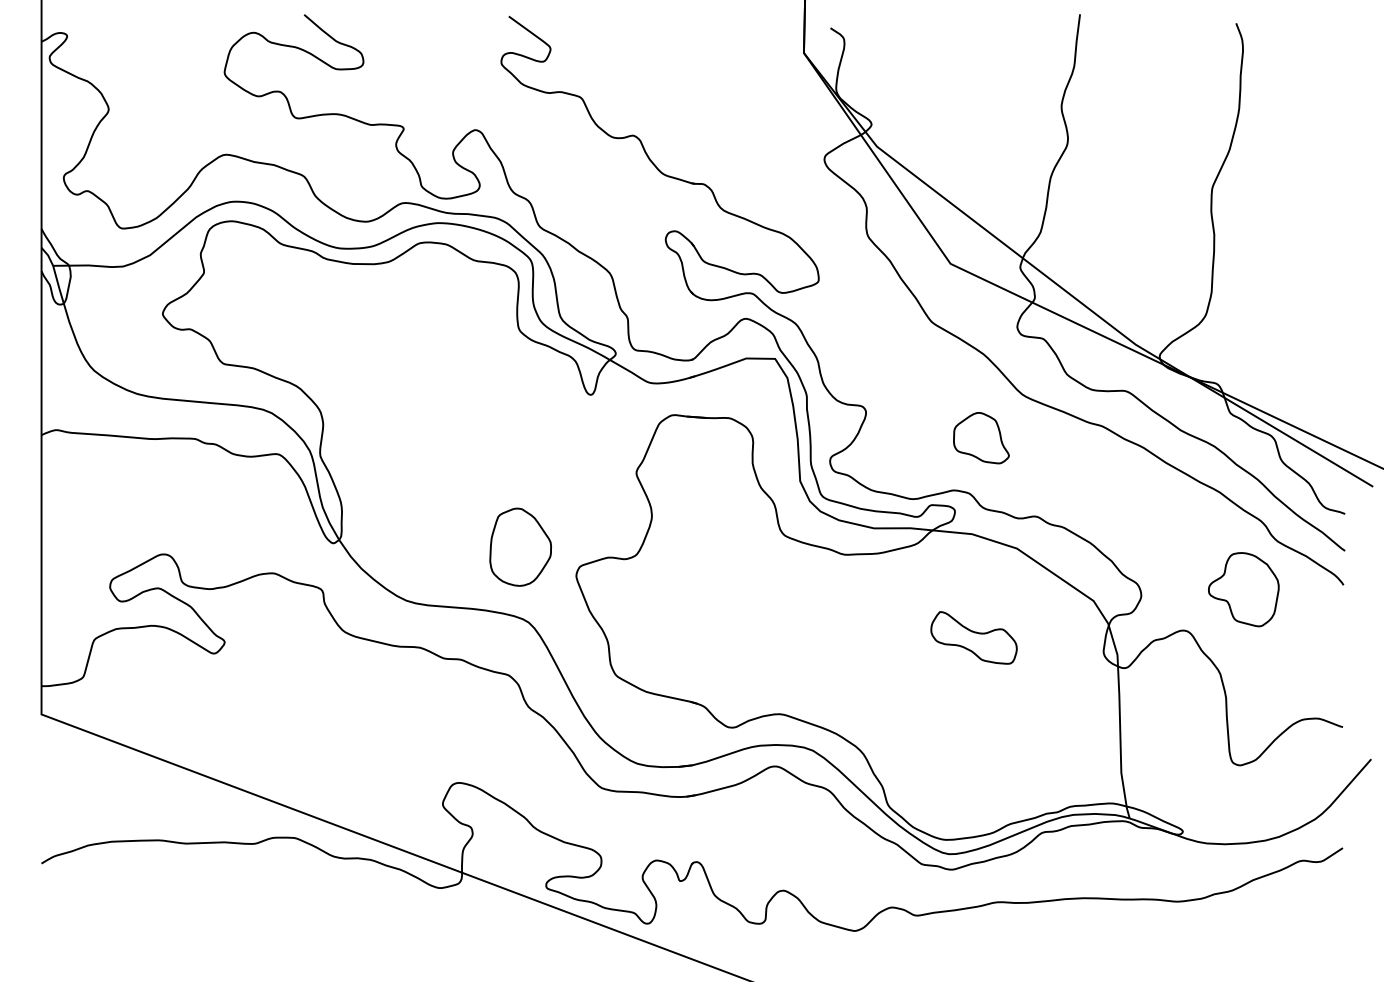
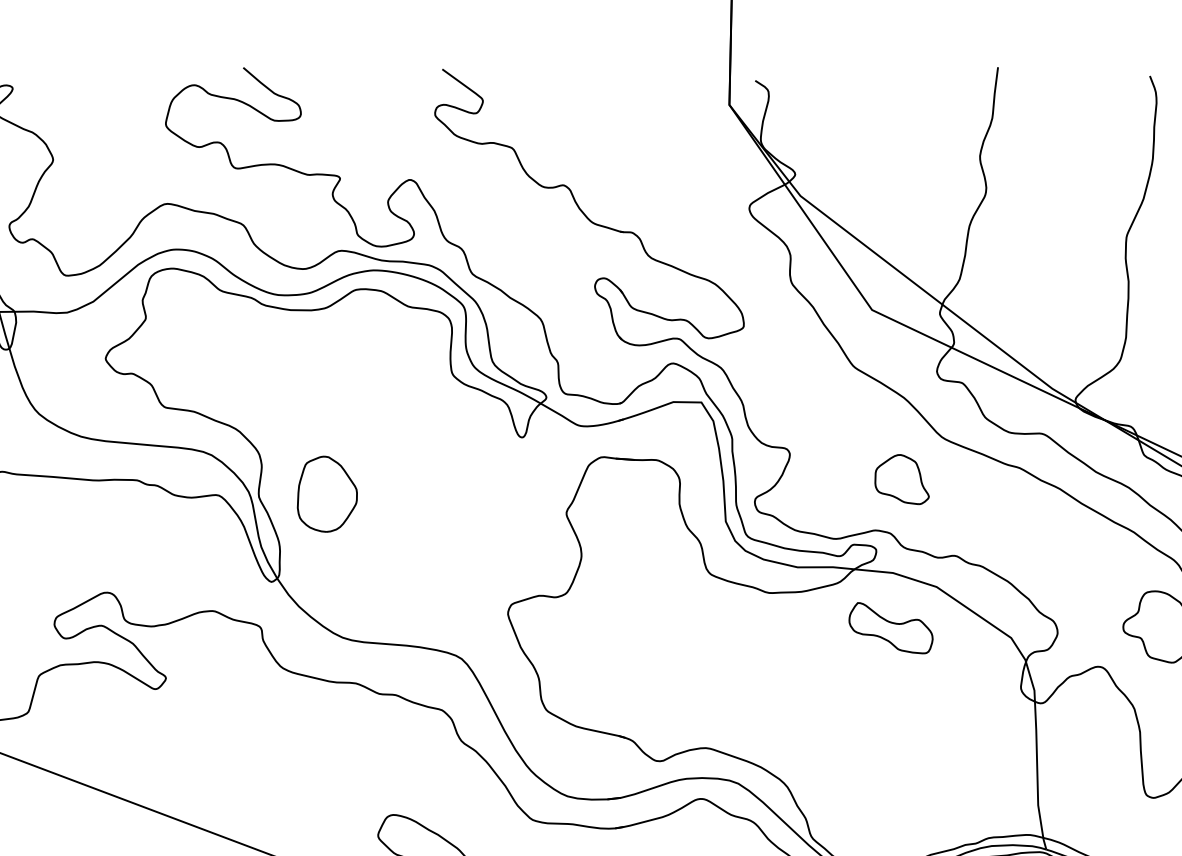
part: (520, 546) -> (327, 493), moved
part: (973, 637) -> (890, 627), moved

